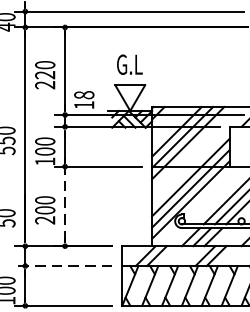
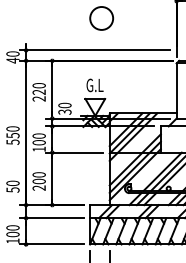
text: (83, 99) -> (64, 108), 18 -> 30
line: (65, 205) -> (52, 178), dashed -> solid
line: (63, 266) -> (51, 218), dashed -> solid

